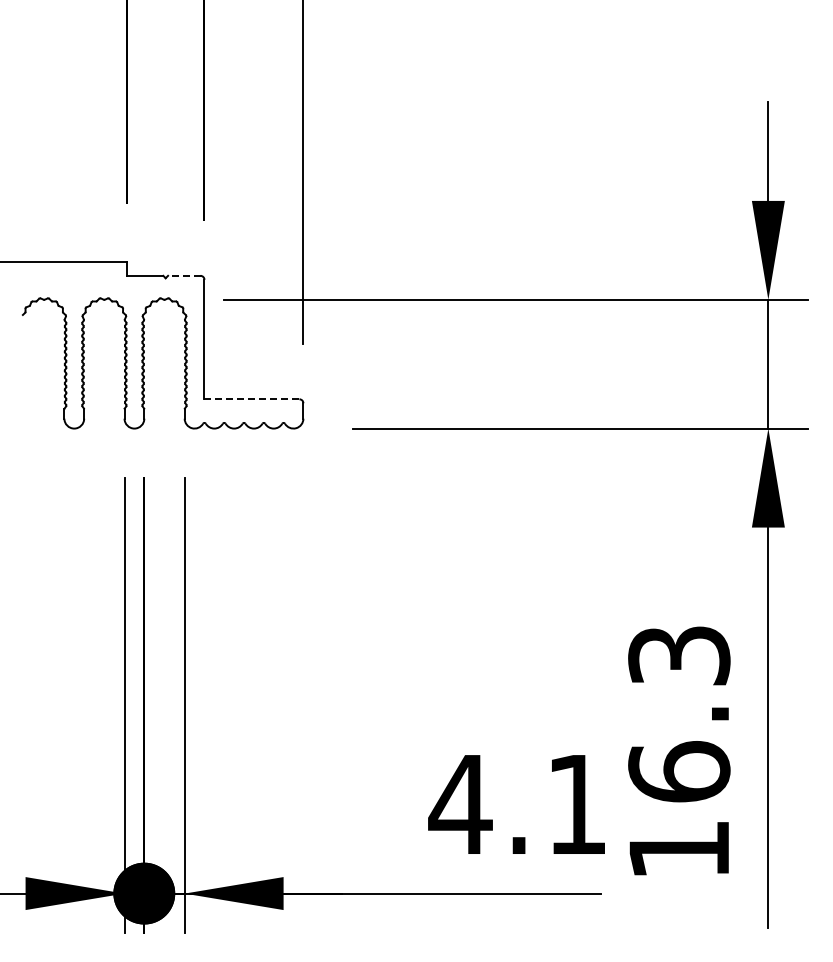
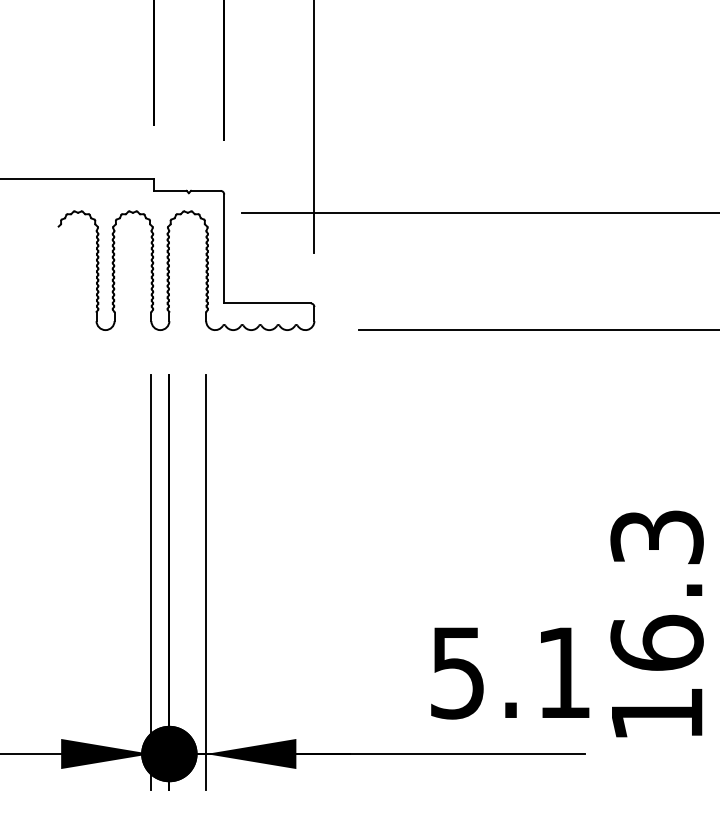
line: (183, 275) -> (205, 190), dashed -> solid
line: (251, 399) -> (267, 303), dashed -> solid
text: (460, 805) -> (457, 673), 4.1 -> 5.1

